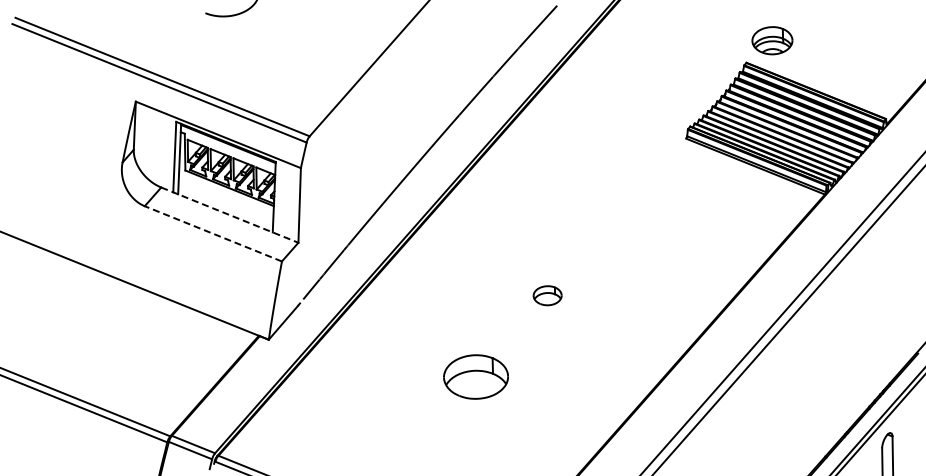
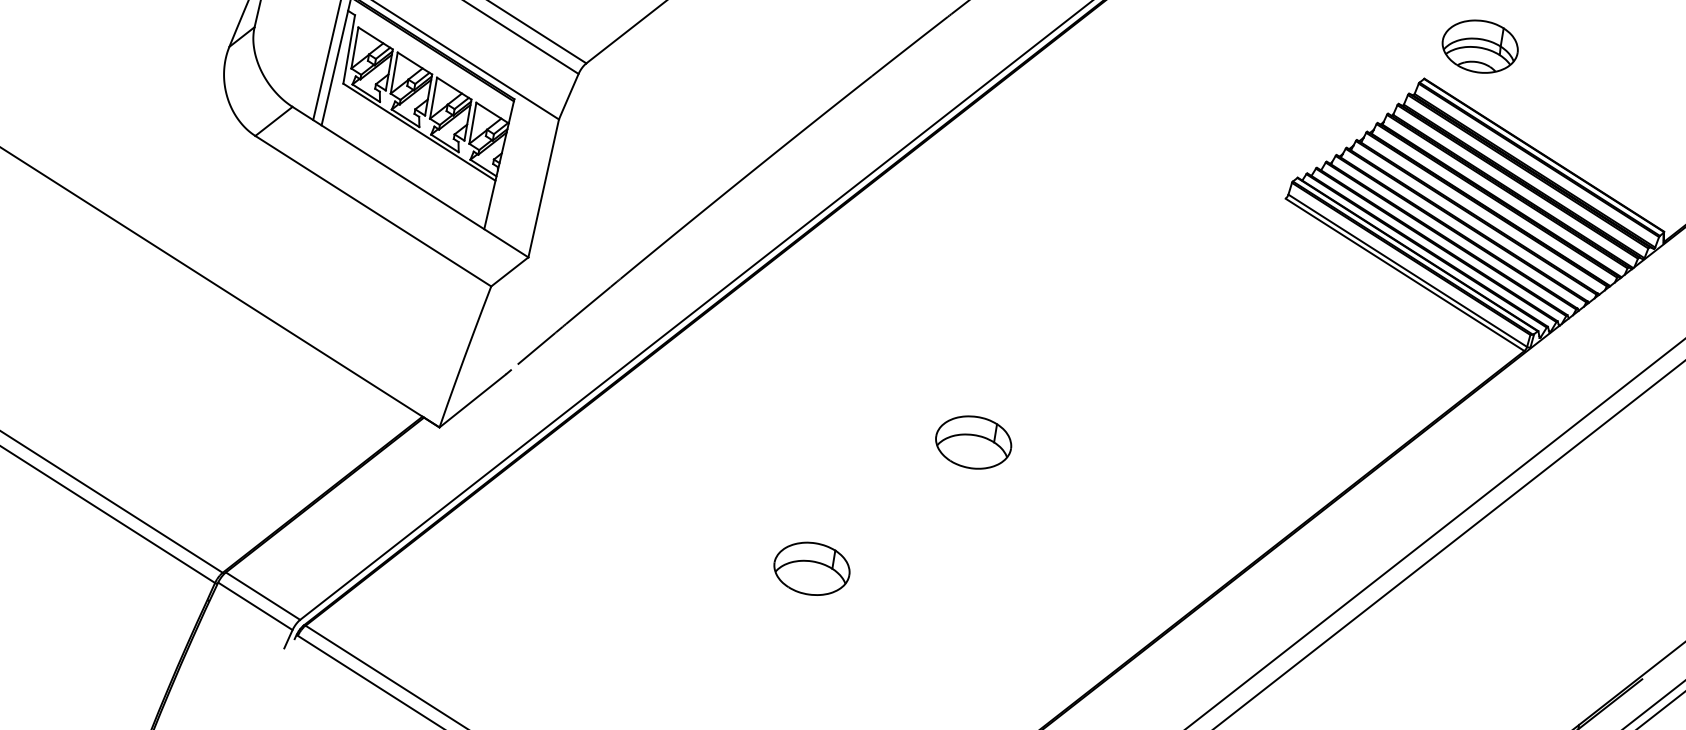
line: (229, 215) -> (409, 182), dashed -> solid
line: (213, 233) -> (373, 210), dashed -> solid
part: (547, 295) -> (973, 442), size x1.43
part: (475, 376) -> (811, 567), size x0.62

